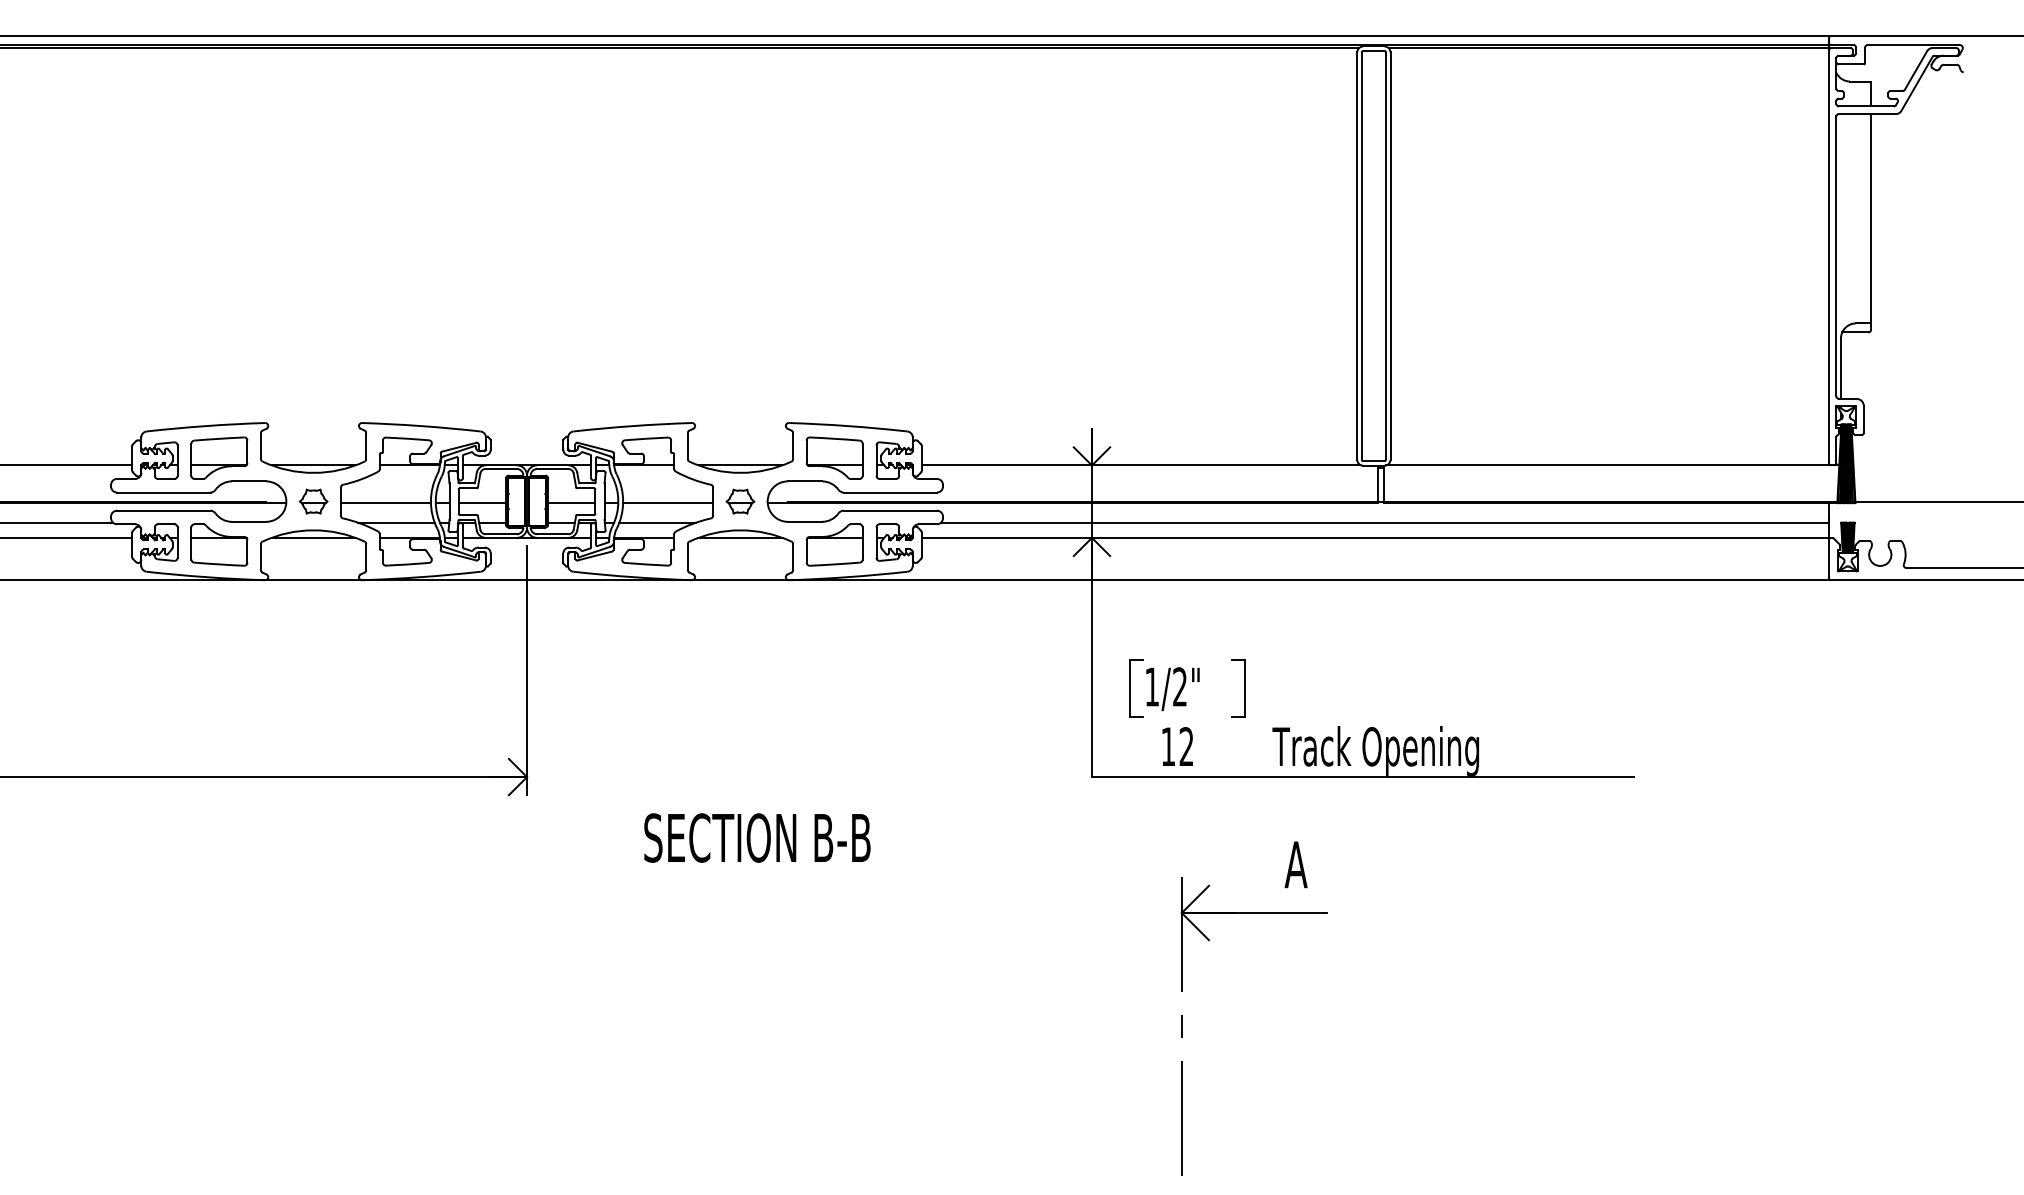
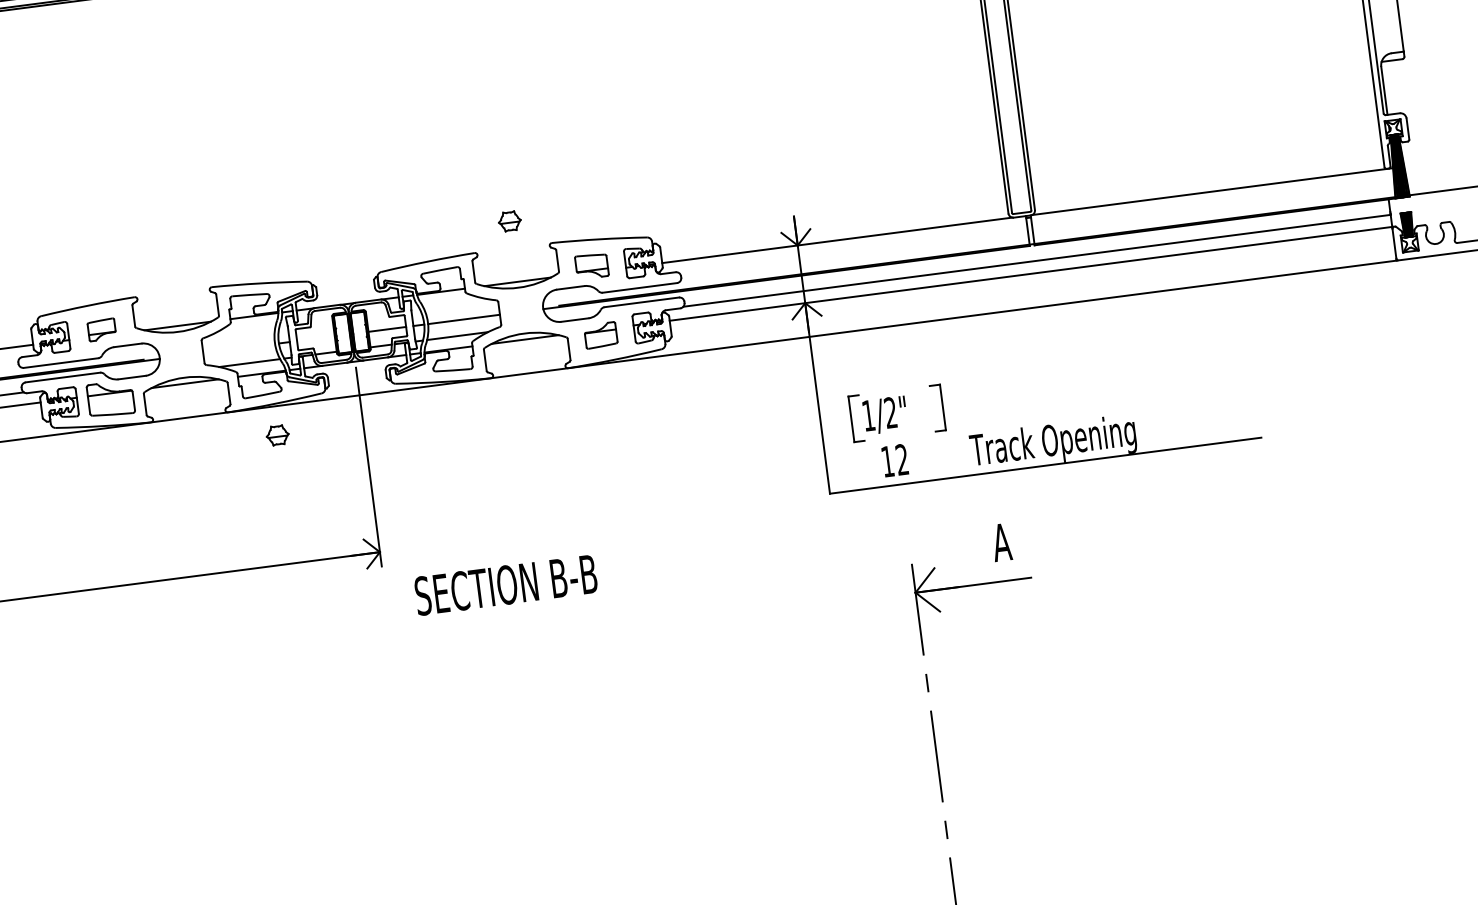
part: (219, 457) -> (101, 329), size x0.6
part: (834, 457) -> (591, 265), size x0.7
part: (313, 501) -> (277, 435), moved
part: (740, 501) -> (509, 221), moved
line: (385, 503) -> (238, 348), removed
line: (481, 503) -> (315, 338), removed
part: (834, 544) -> (600, 335), size x0.7
text: (757, 837) -> (506, 584), moved

